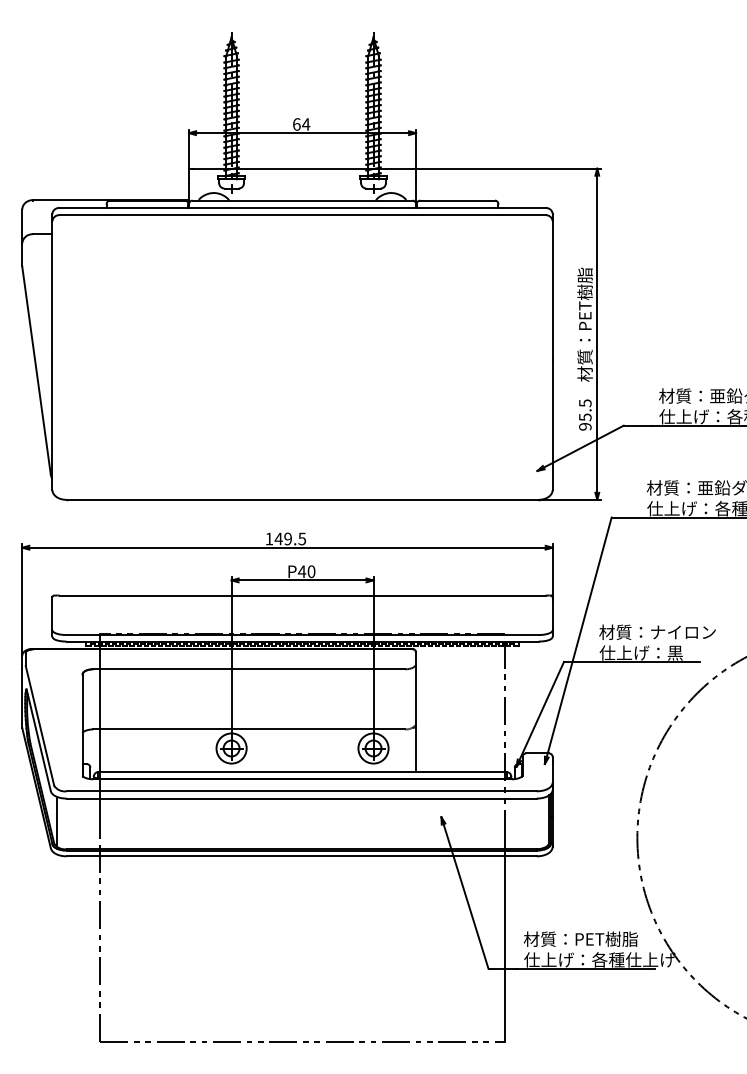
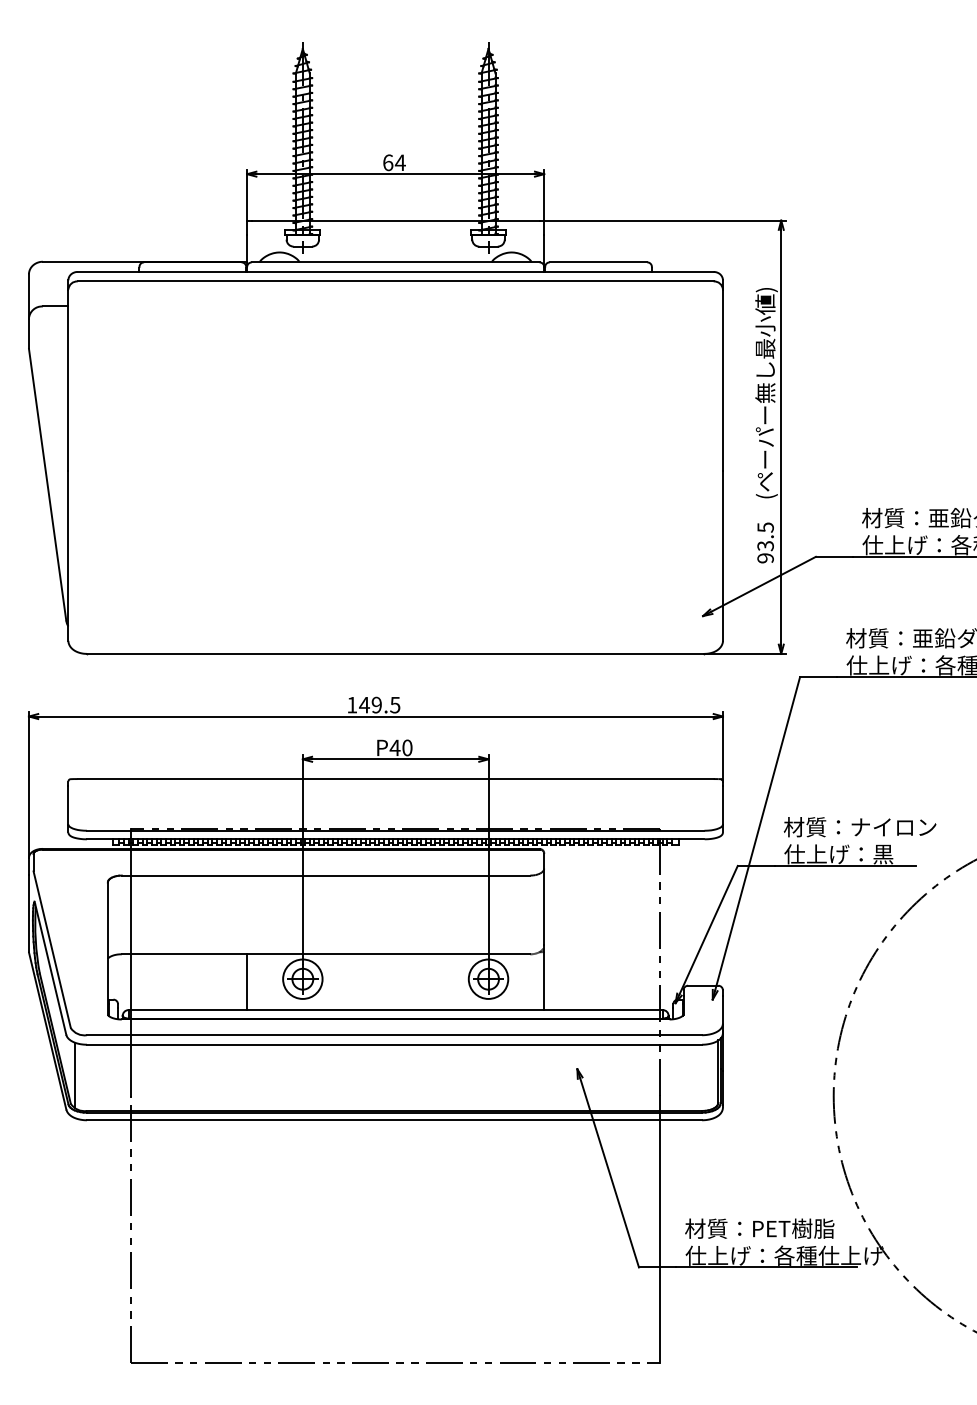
text: (585, 300) -> (765, 393), 材質：PET樹脂 -> (ペーパー無し最小値)
text: (585, 416) -> (765, 544), 95.5 -> 93.5
line: (189, 750) -> (247, 981), added

